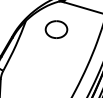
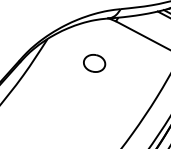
part: (56, 29) -> (94, 63), size x0.6

